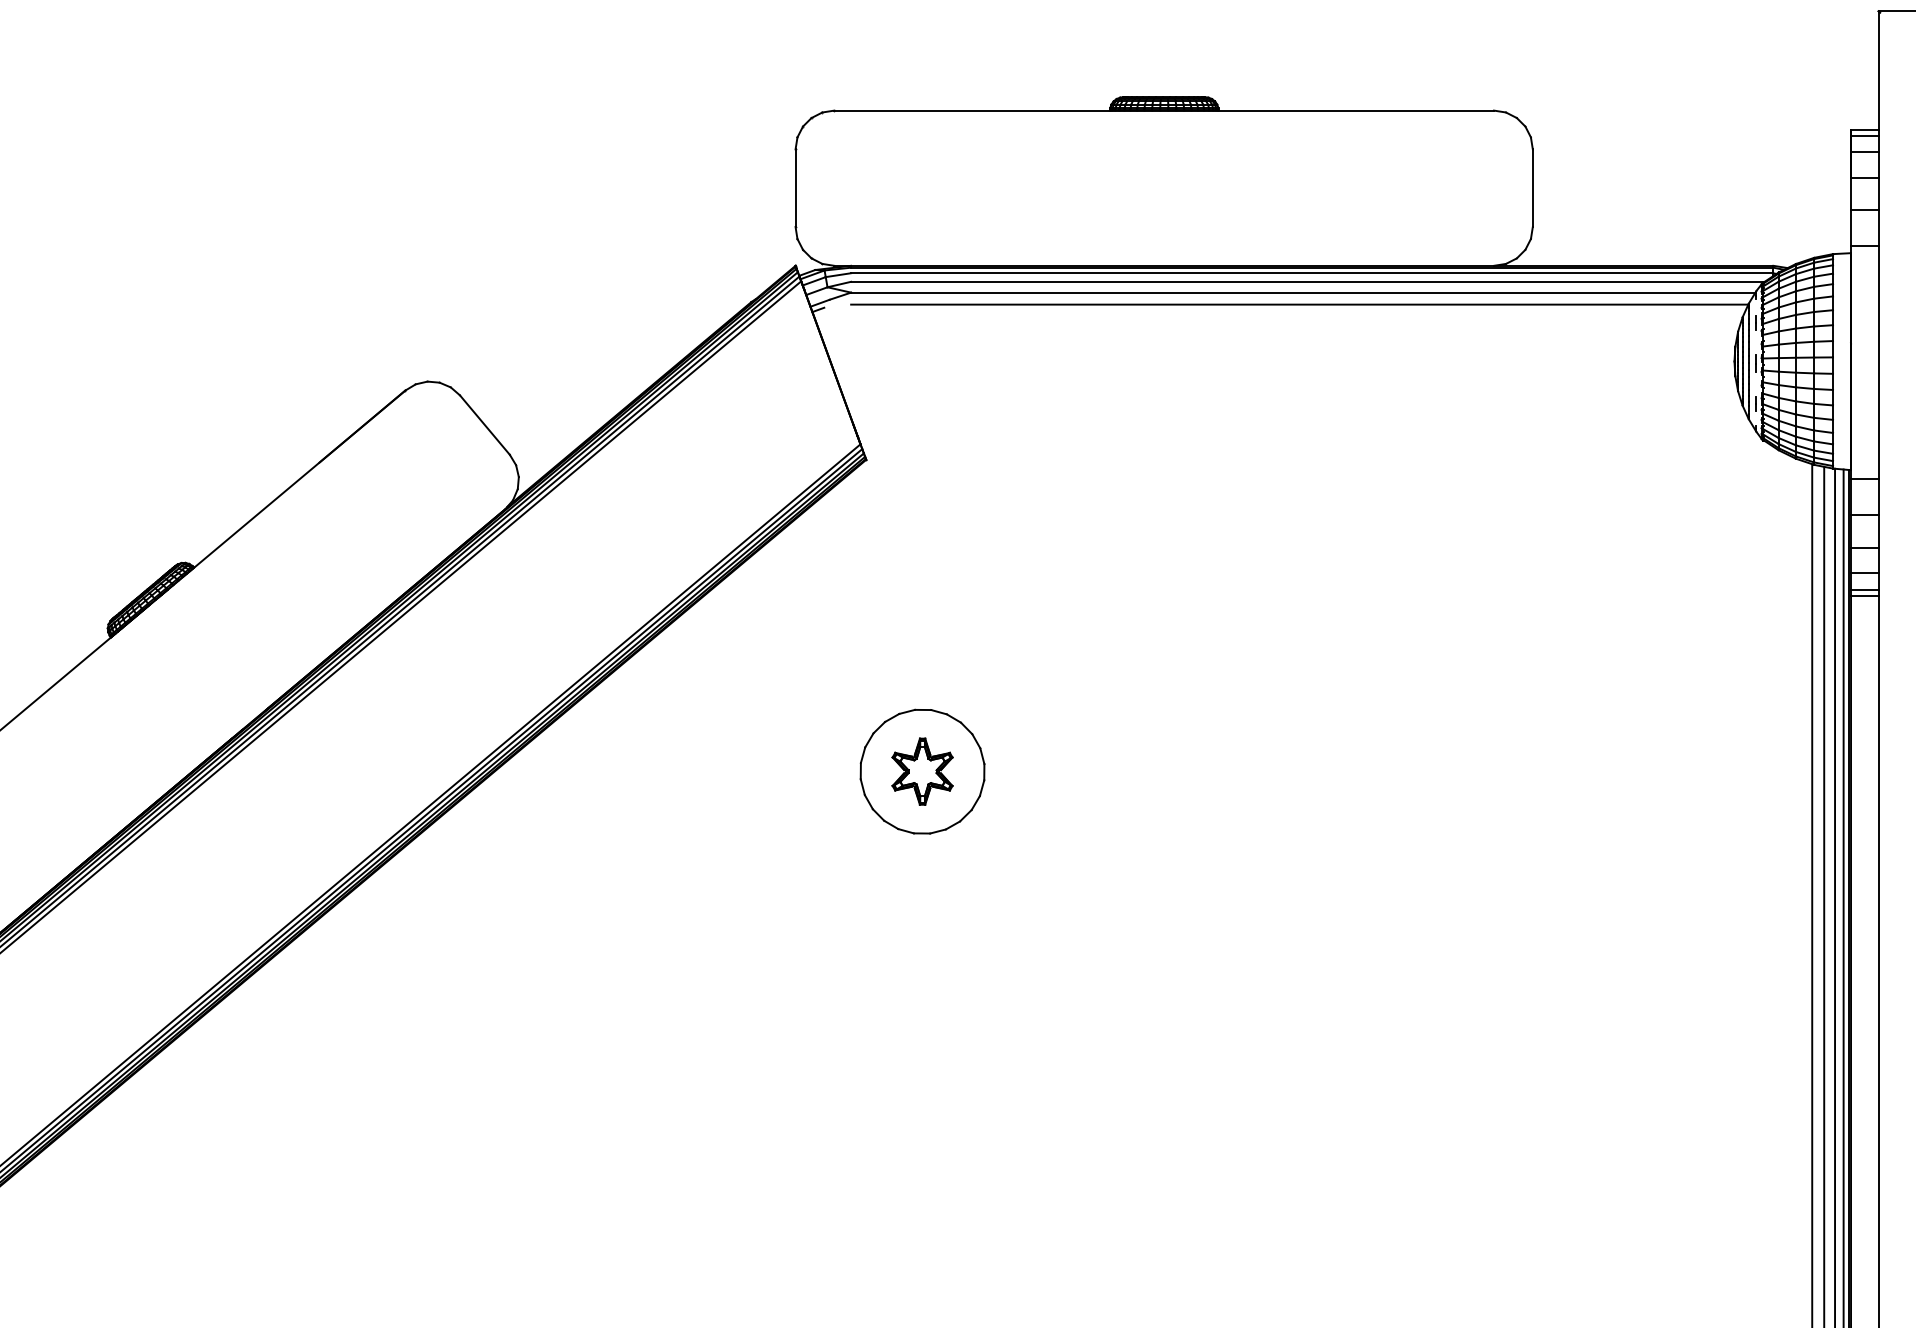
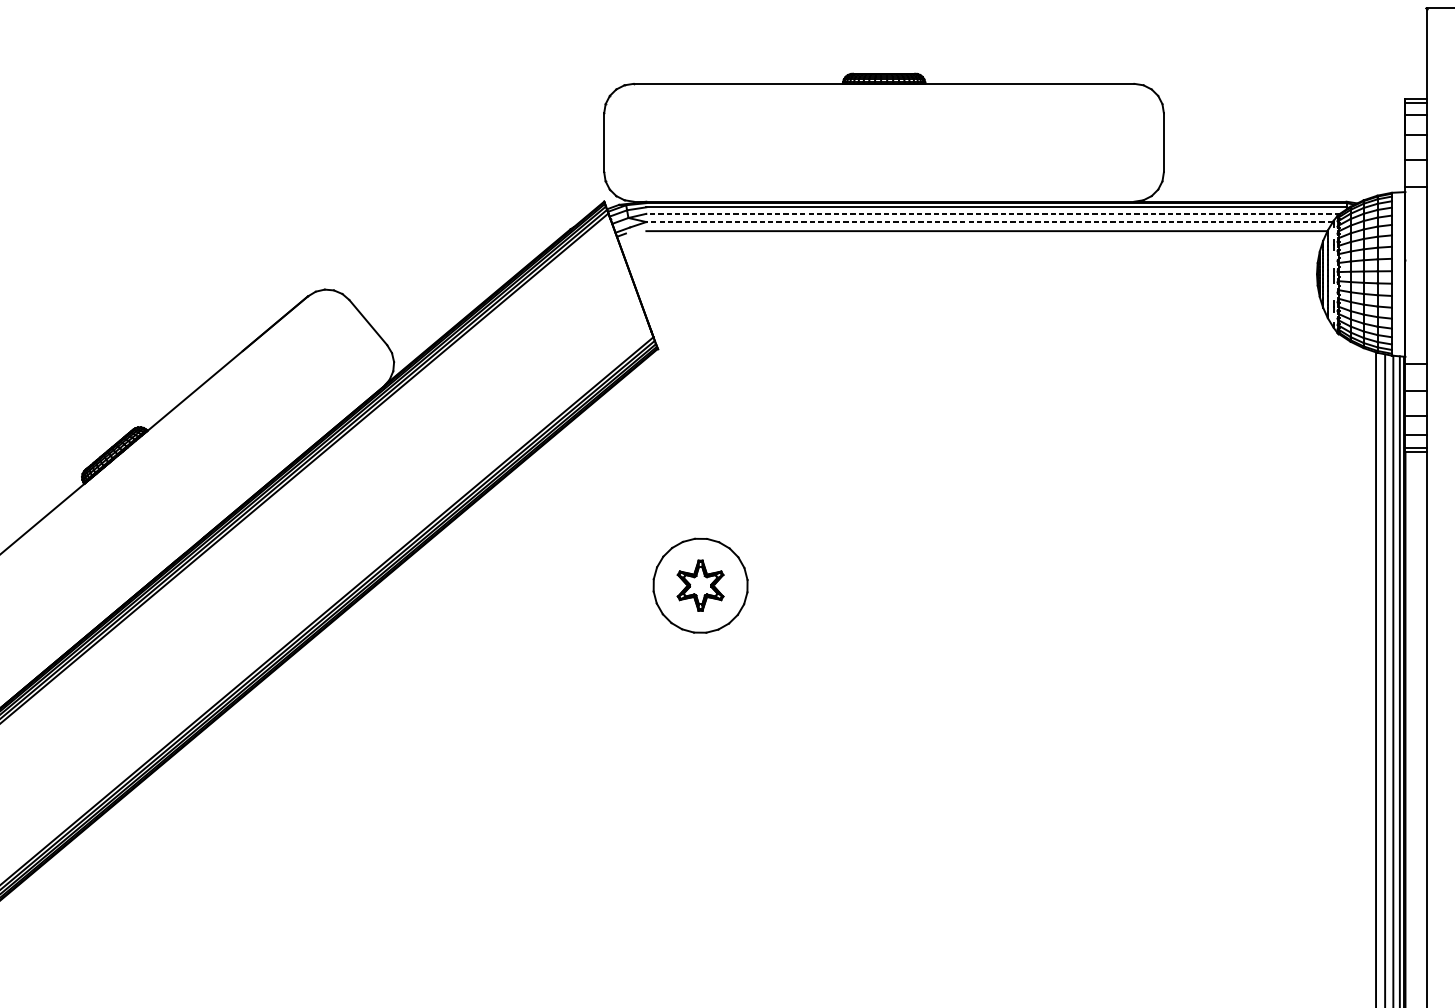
line: (1307, 281) -> (992, 213), solid -> dashed
line: (1302, 292) -> (989, 221), solid -> dashed

